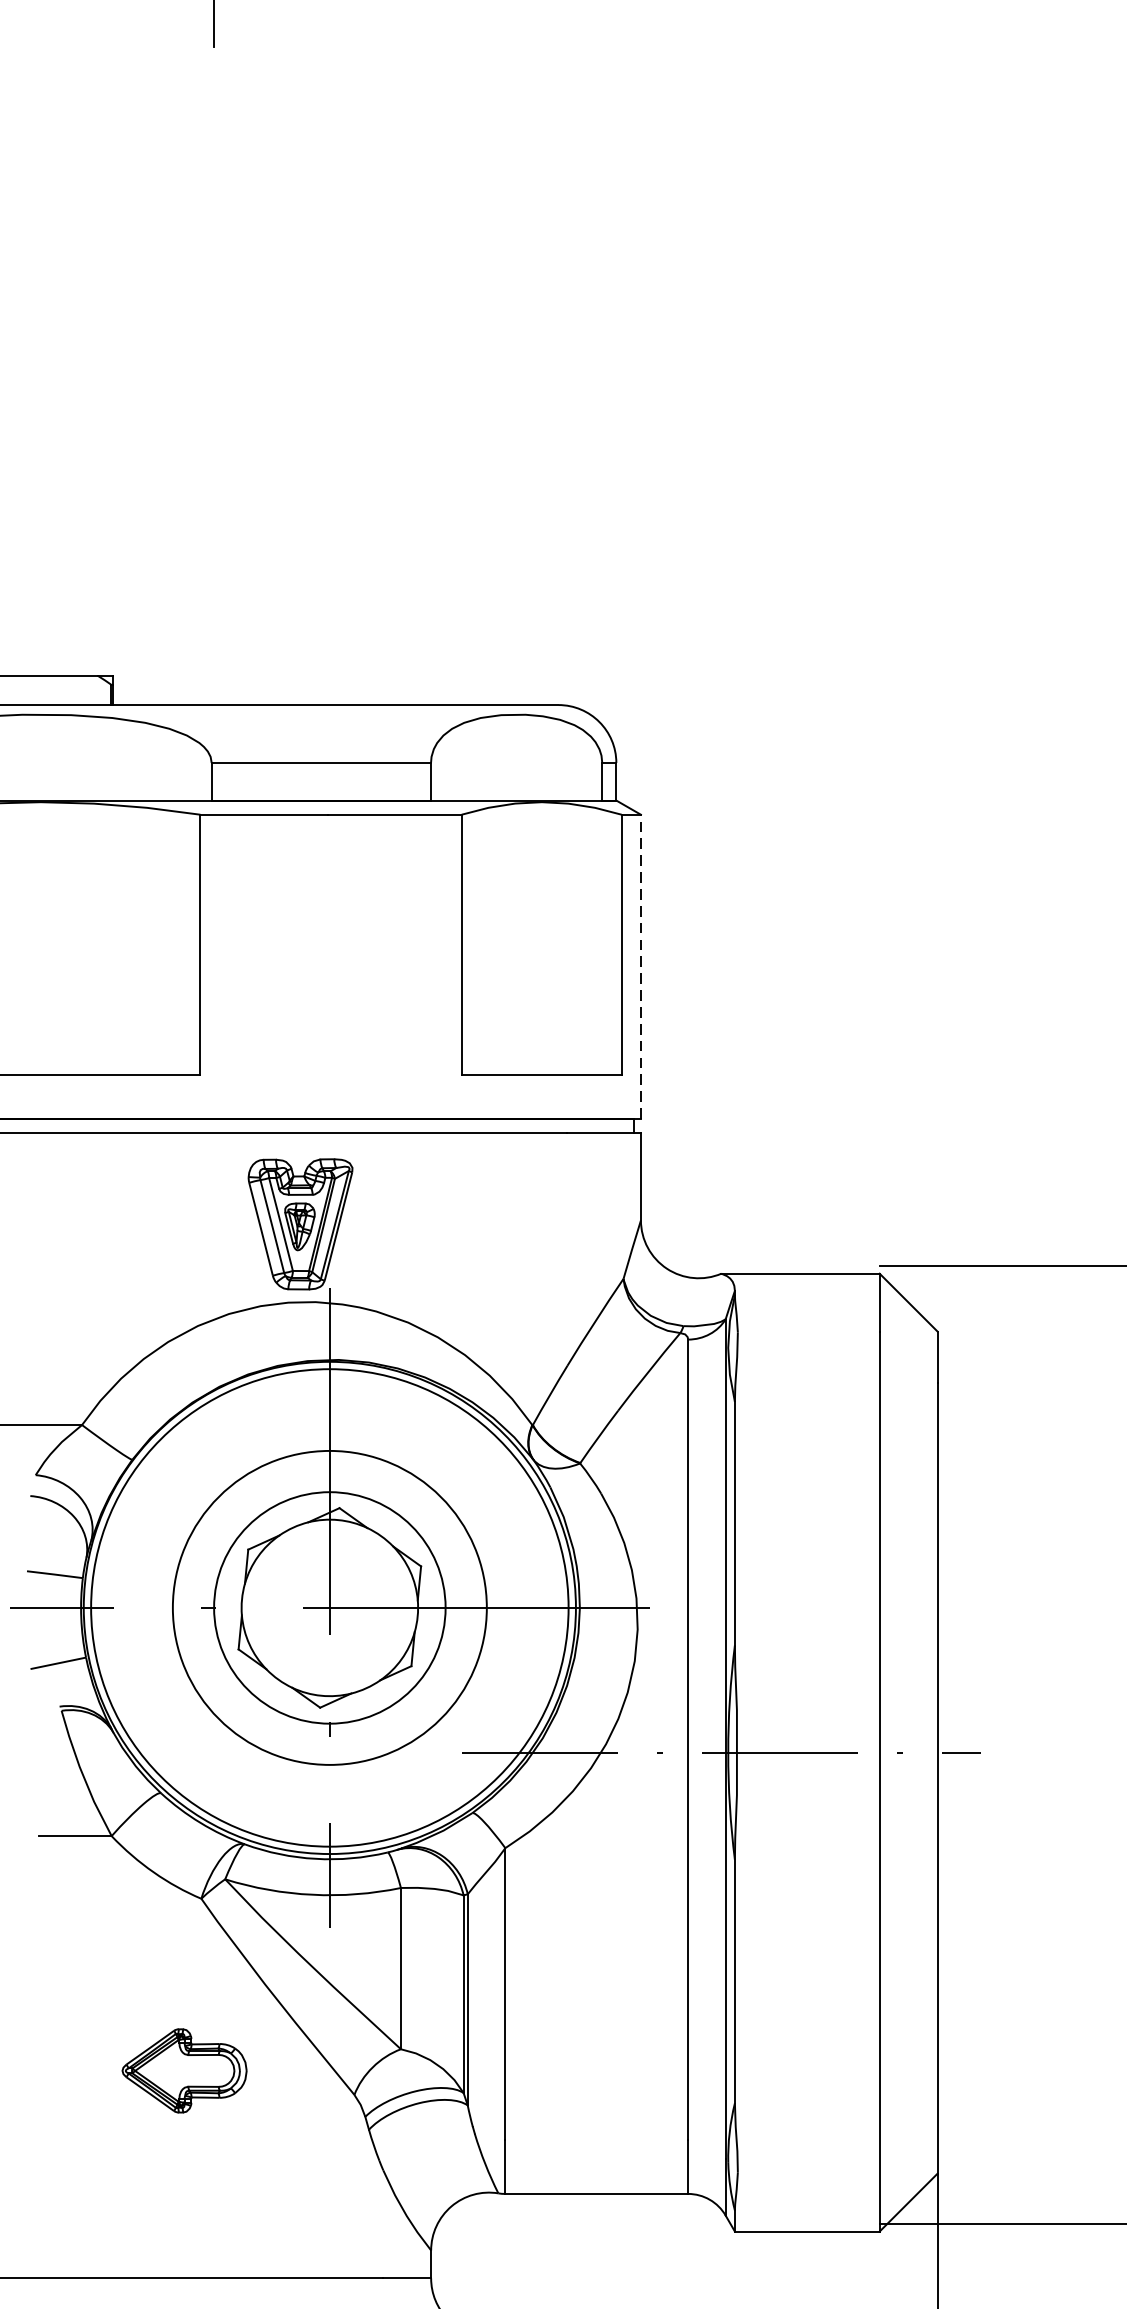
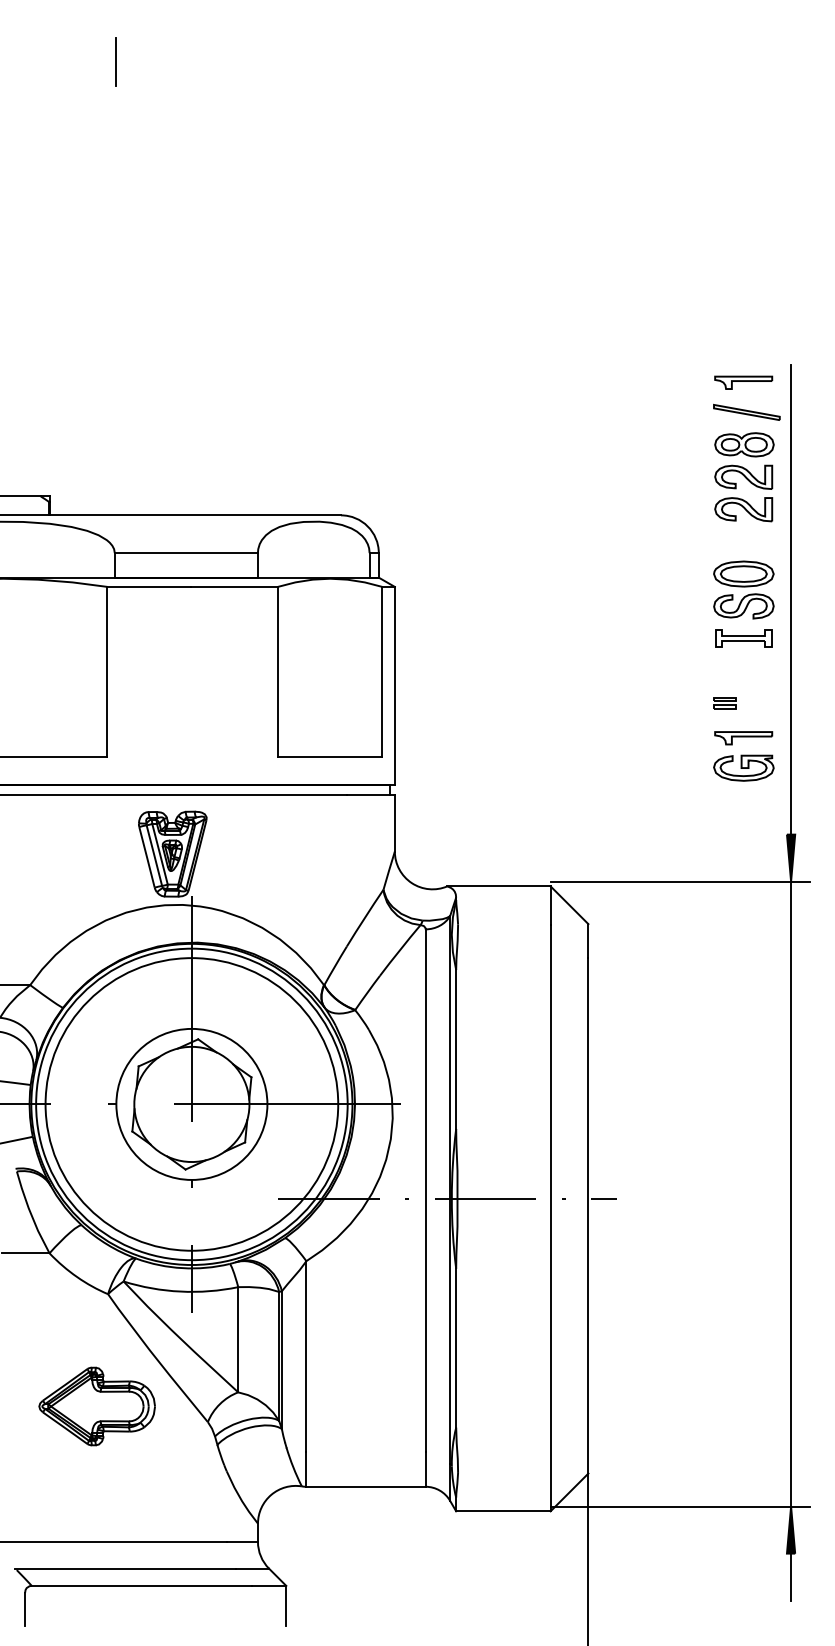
line: (640, 965) -> (394, 685), dashed -> solid
circle: (329, 1608) -> (191, 1104), size x1.43
part: (183, 2070) -> (96, 1406), size x1.43

